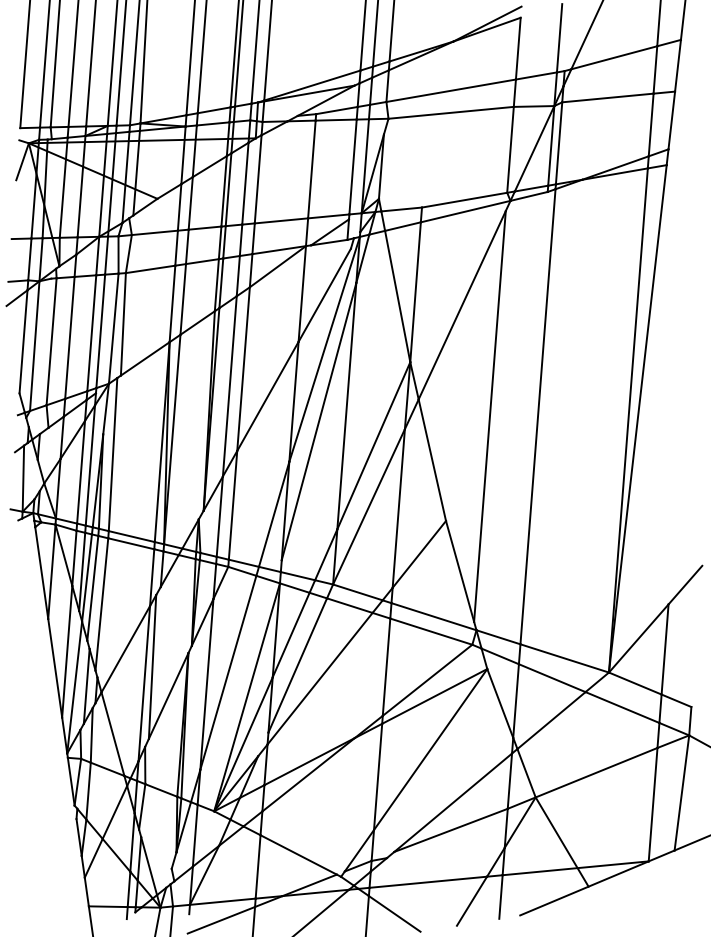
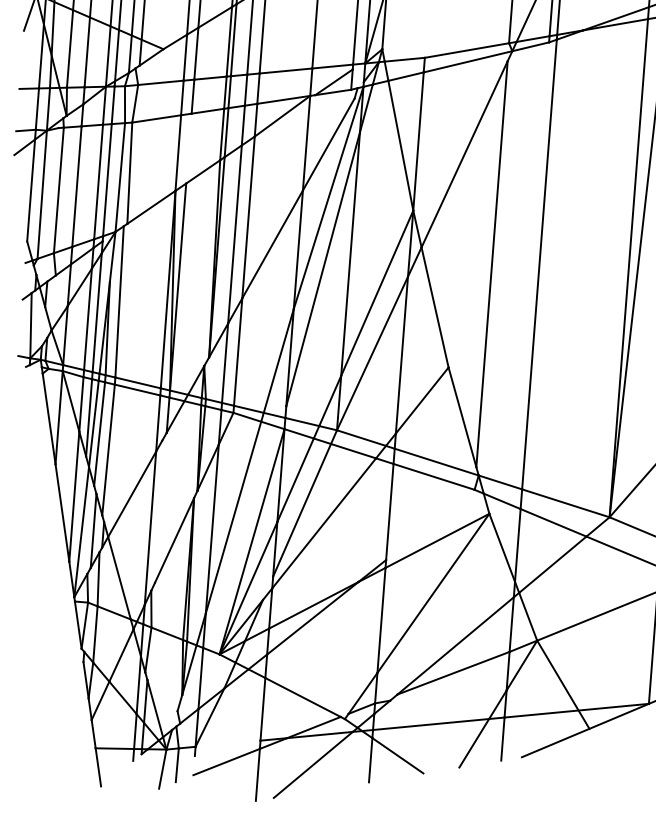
line: (183, 299) -> (189, 148), removed
line: (152, 666) -> (158, 511), removed
line: (427, 679) -> (430, 524), removed
line: (222, 901) -> (227, 743), removed

